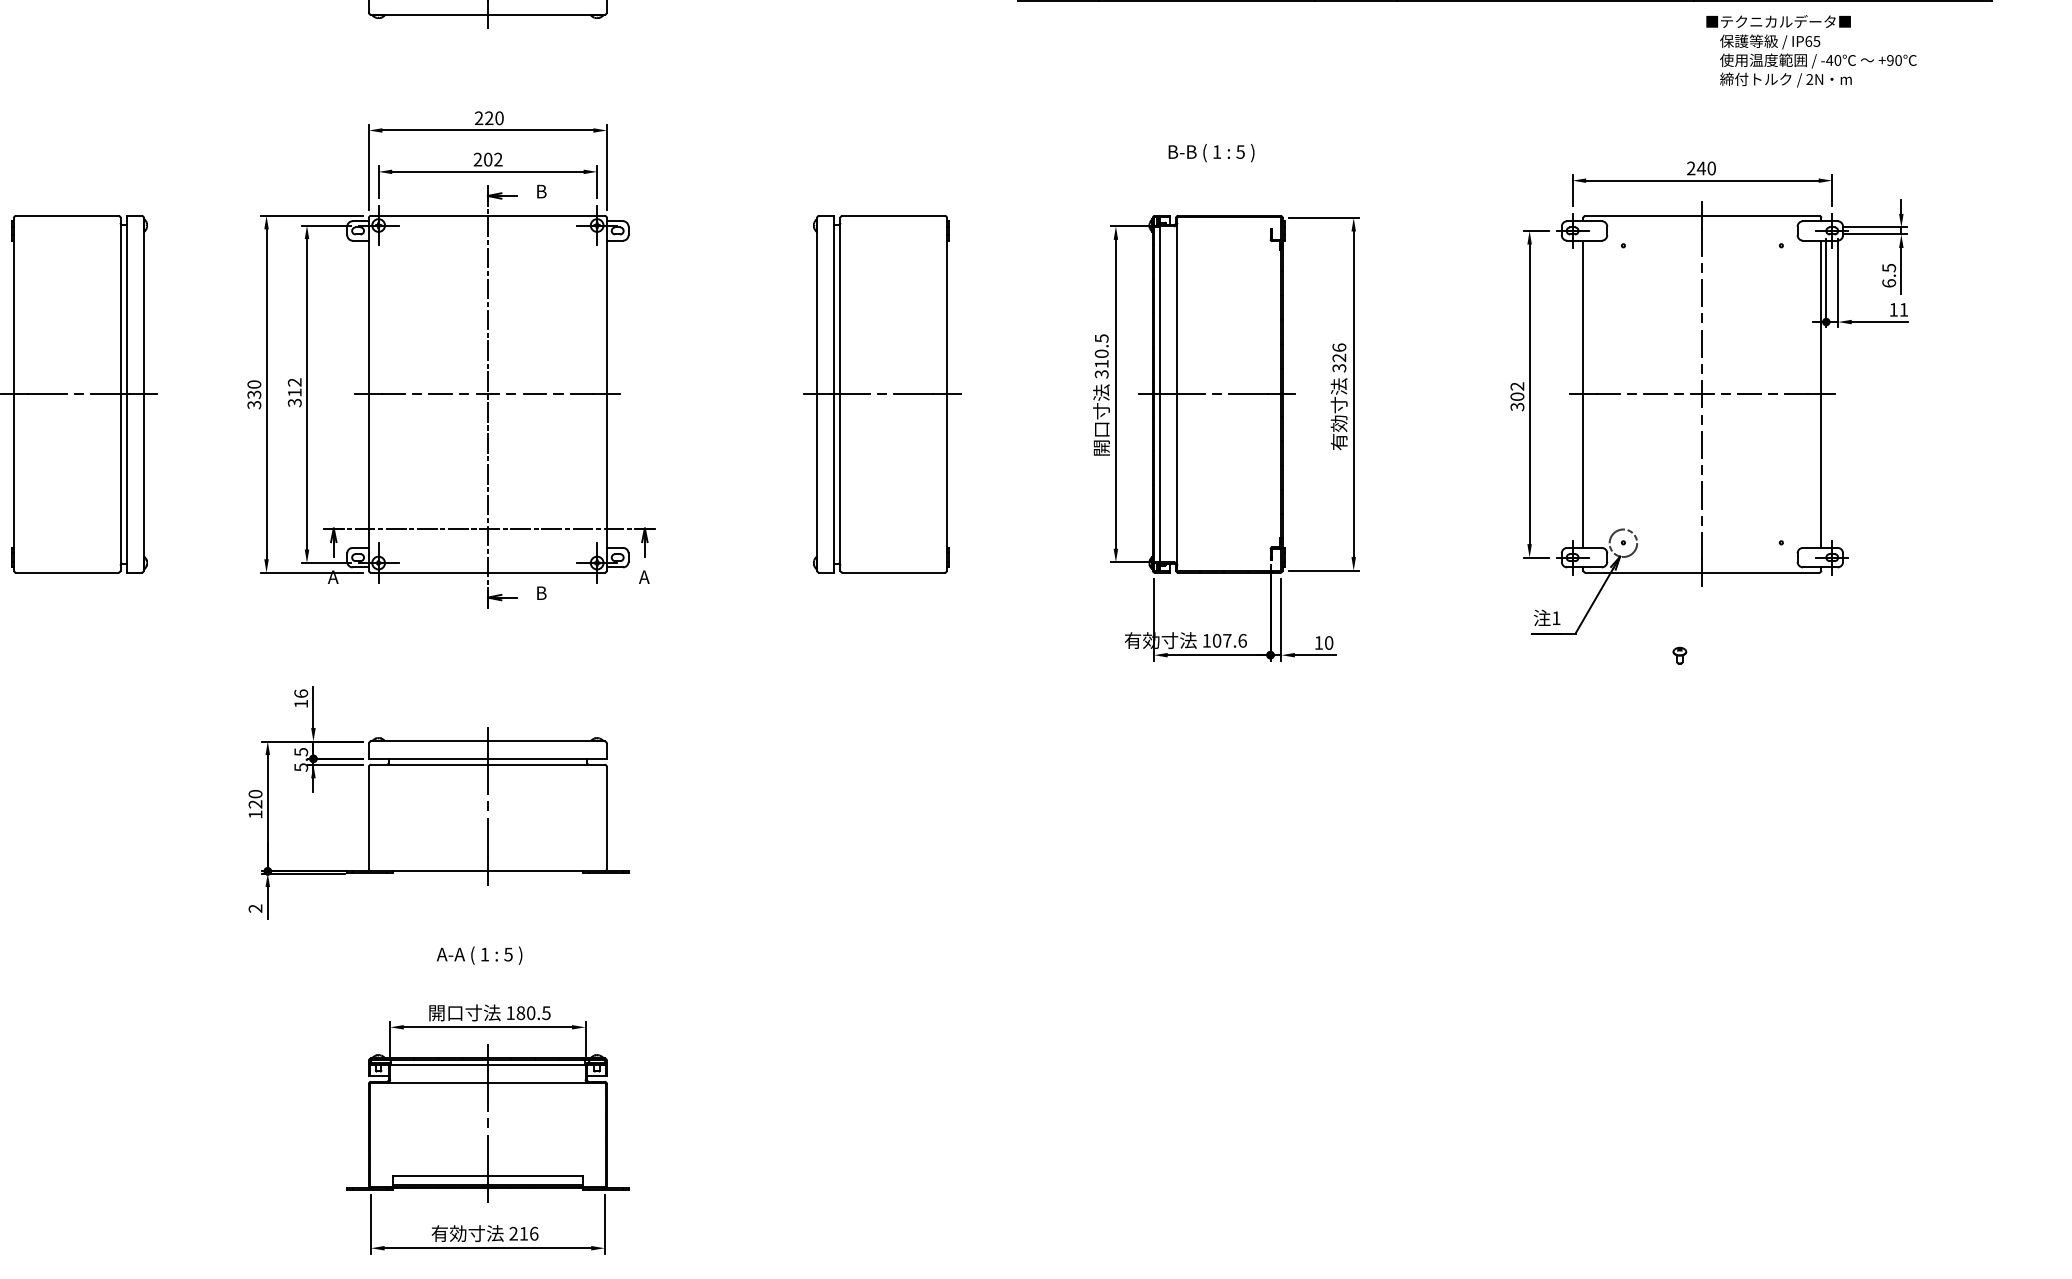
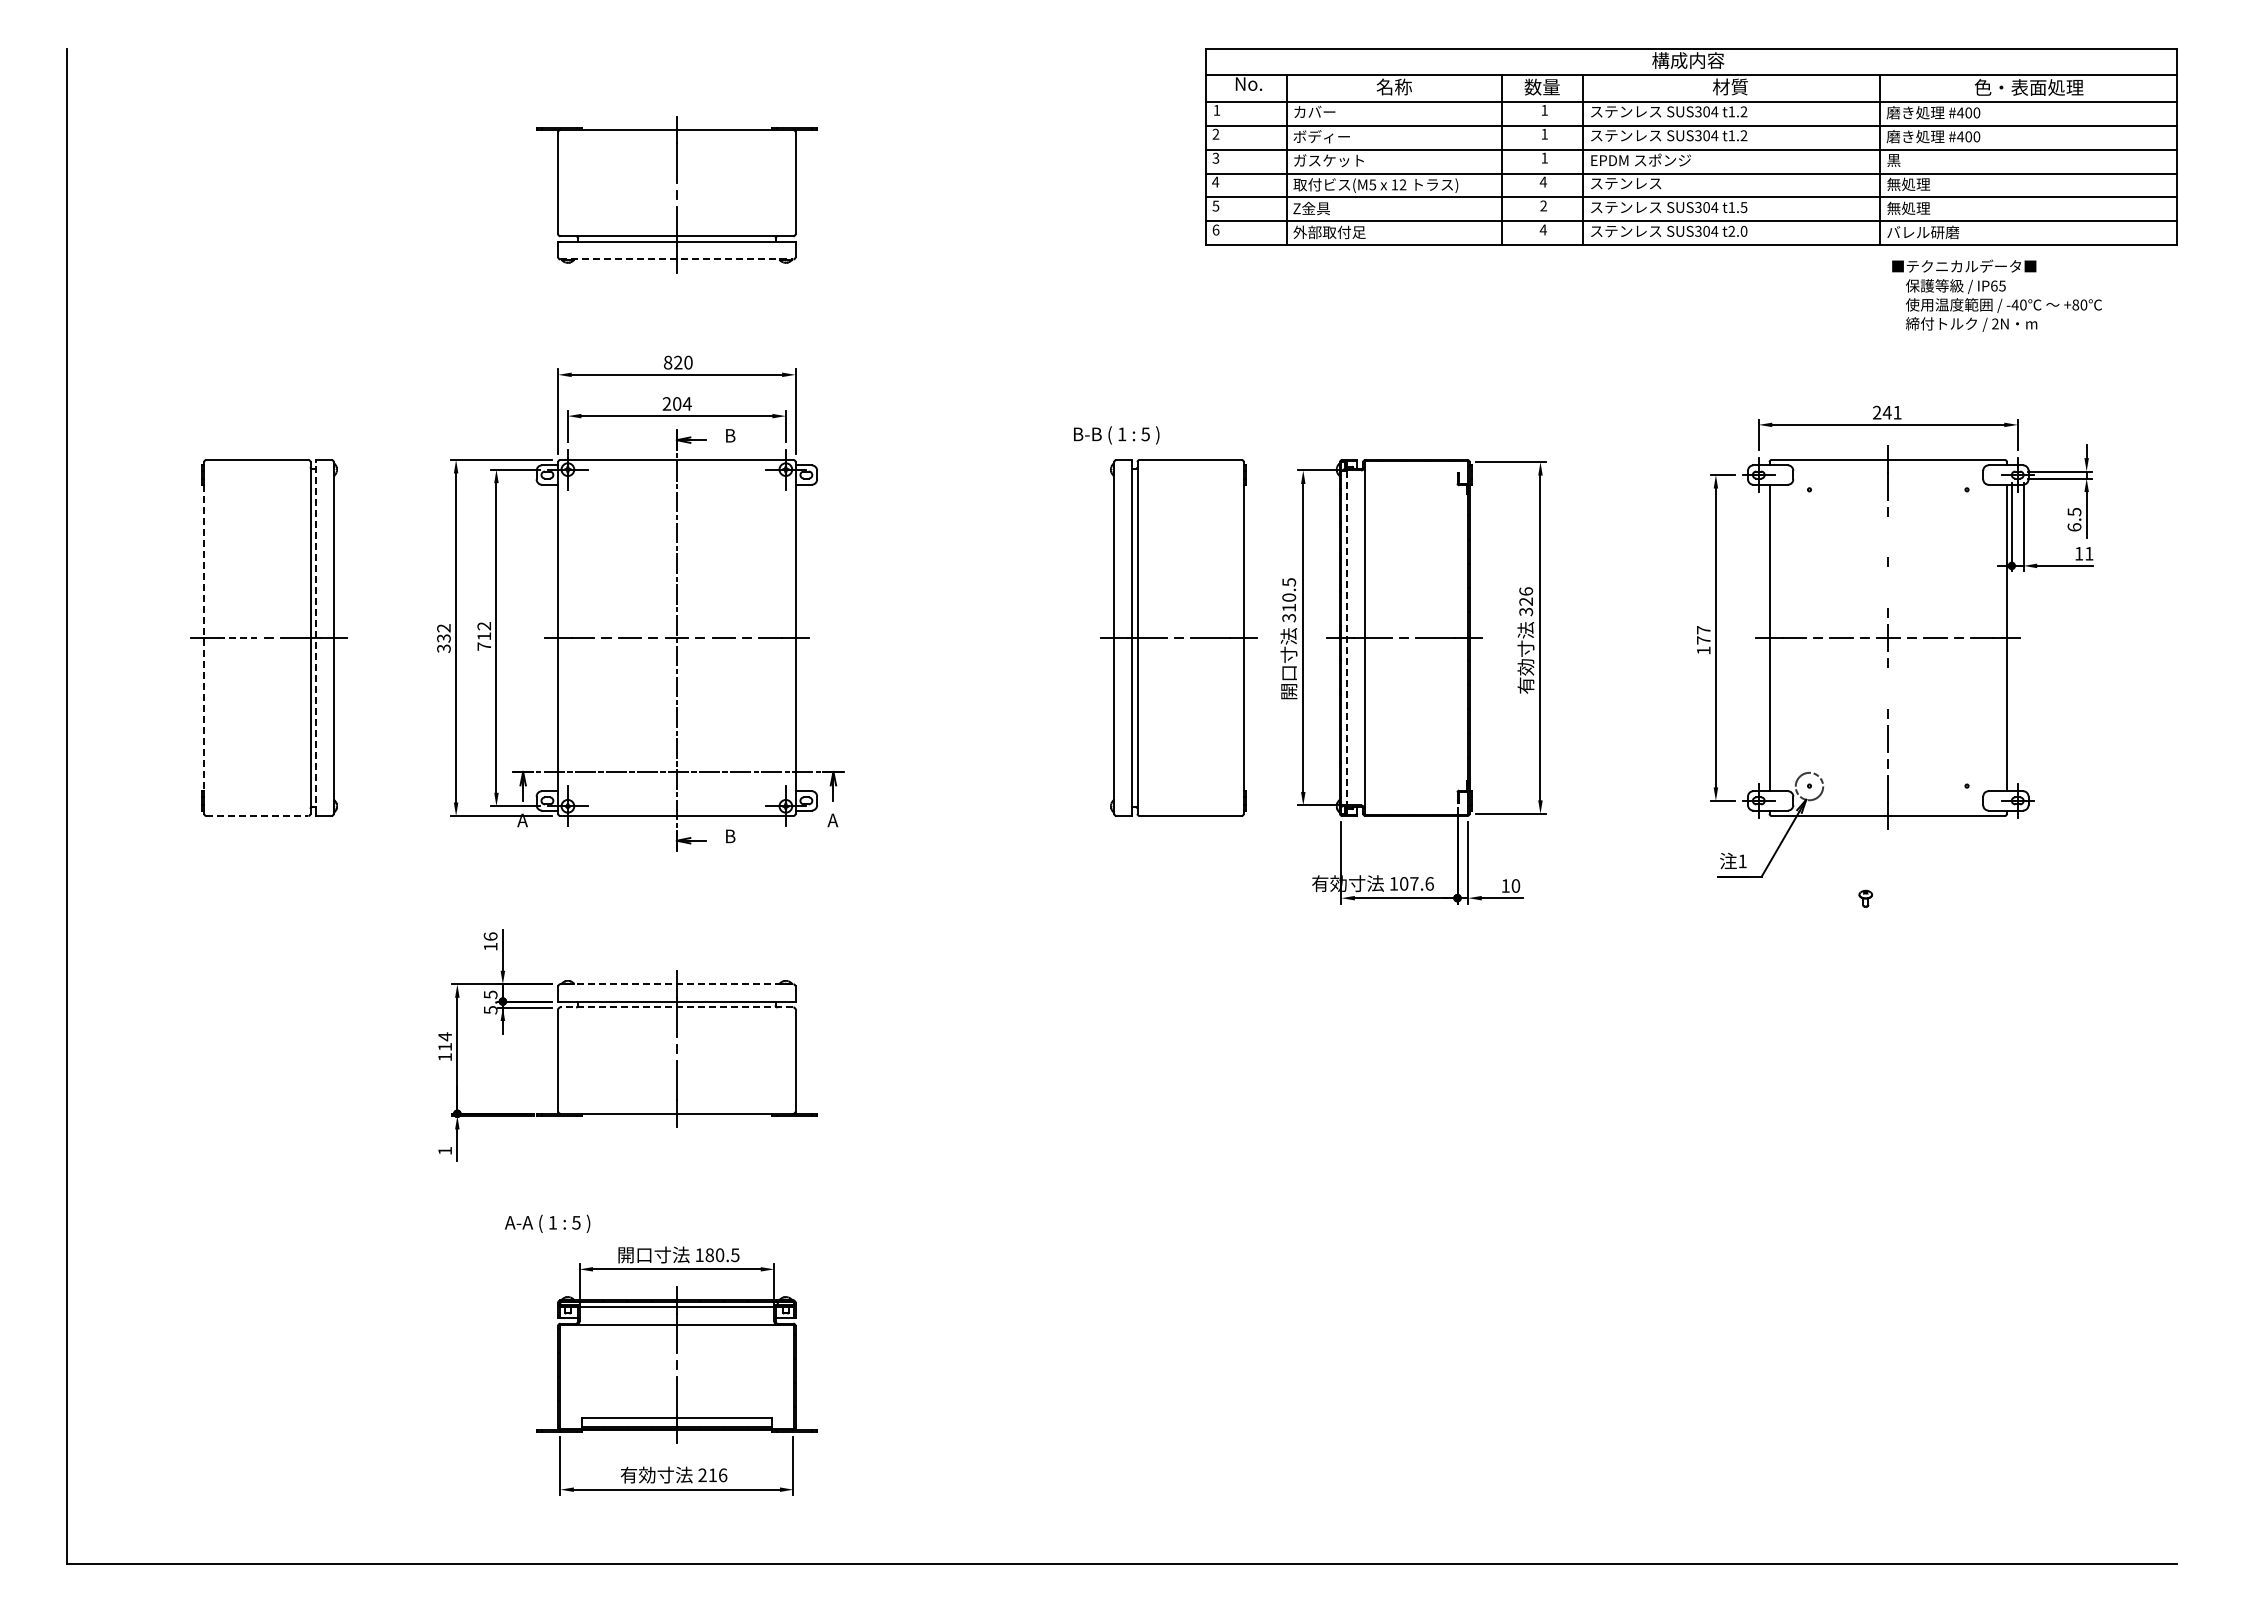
line: (487, 14) -> (676, 259), solid -> dashed
text: (1890, 59) -> (2075, 304), +90 -> +80
text: (479, 118) -> (668, 362), 220 -> 820
text: (1211, 153) -> (1116, 435), moved
text: (497, 159) -> (686, 403), 202 -> 204
text: (1711, 168) -> (1897, 412), 240 -> 241
line: (1702, 292) -> (1888, 536), removed
line: (1702, 343) -> (1888, 587), removed
text: (253, 384) -> (443, 628), 330 -> 332
line: (47, 393) -> (237, 637), solid -> dashed
line: (126, 393) -> (316, 637), solid -> dashed
part: (881, 393) -> (1178, 637), moved
line: (14, 394) -> (204, 638), solid -> dashed
line: (1159, 394) -> (1346, 638), solid -> dashed
text: (1517, 396) -> (1703, 640), 302 -> 177
text: (295, 402) -> (484, 646), 312 -> 712
line: (1702, 444) -> (1888, 688), removed
line: (67, 573) -> (257, 816), solid -> dashed
line: (487, 741) -> (676, 984), solid -> dashed
line: (487, 764) -> (676, 1007), solid -> dashed
text: (255, 798) -> (445, 1041), 120 -> 114
text: (254, 908) -> (444, 1150), 2 -> 1
text: (479, 955) -> (547, 1223), moved

